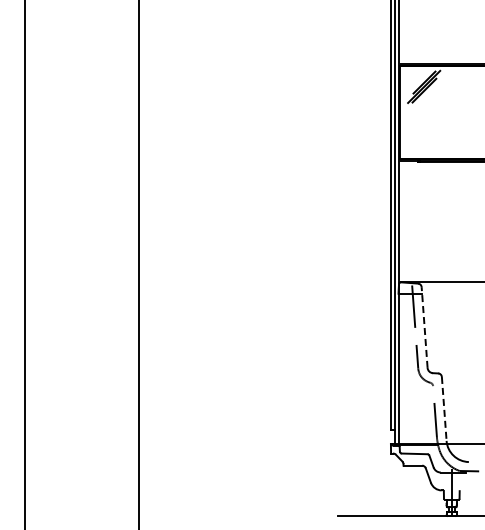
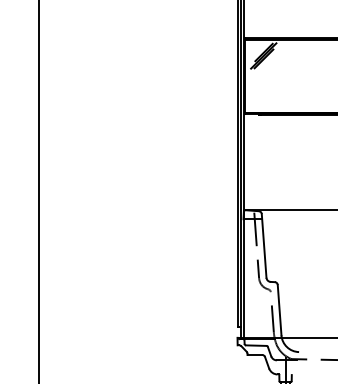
line: (424, 327) -> (264, 245), dashed -> solid
line: (444, 409) -> (279, 310), dashed -> solid

